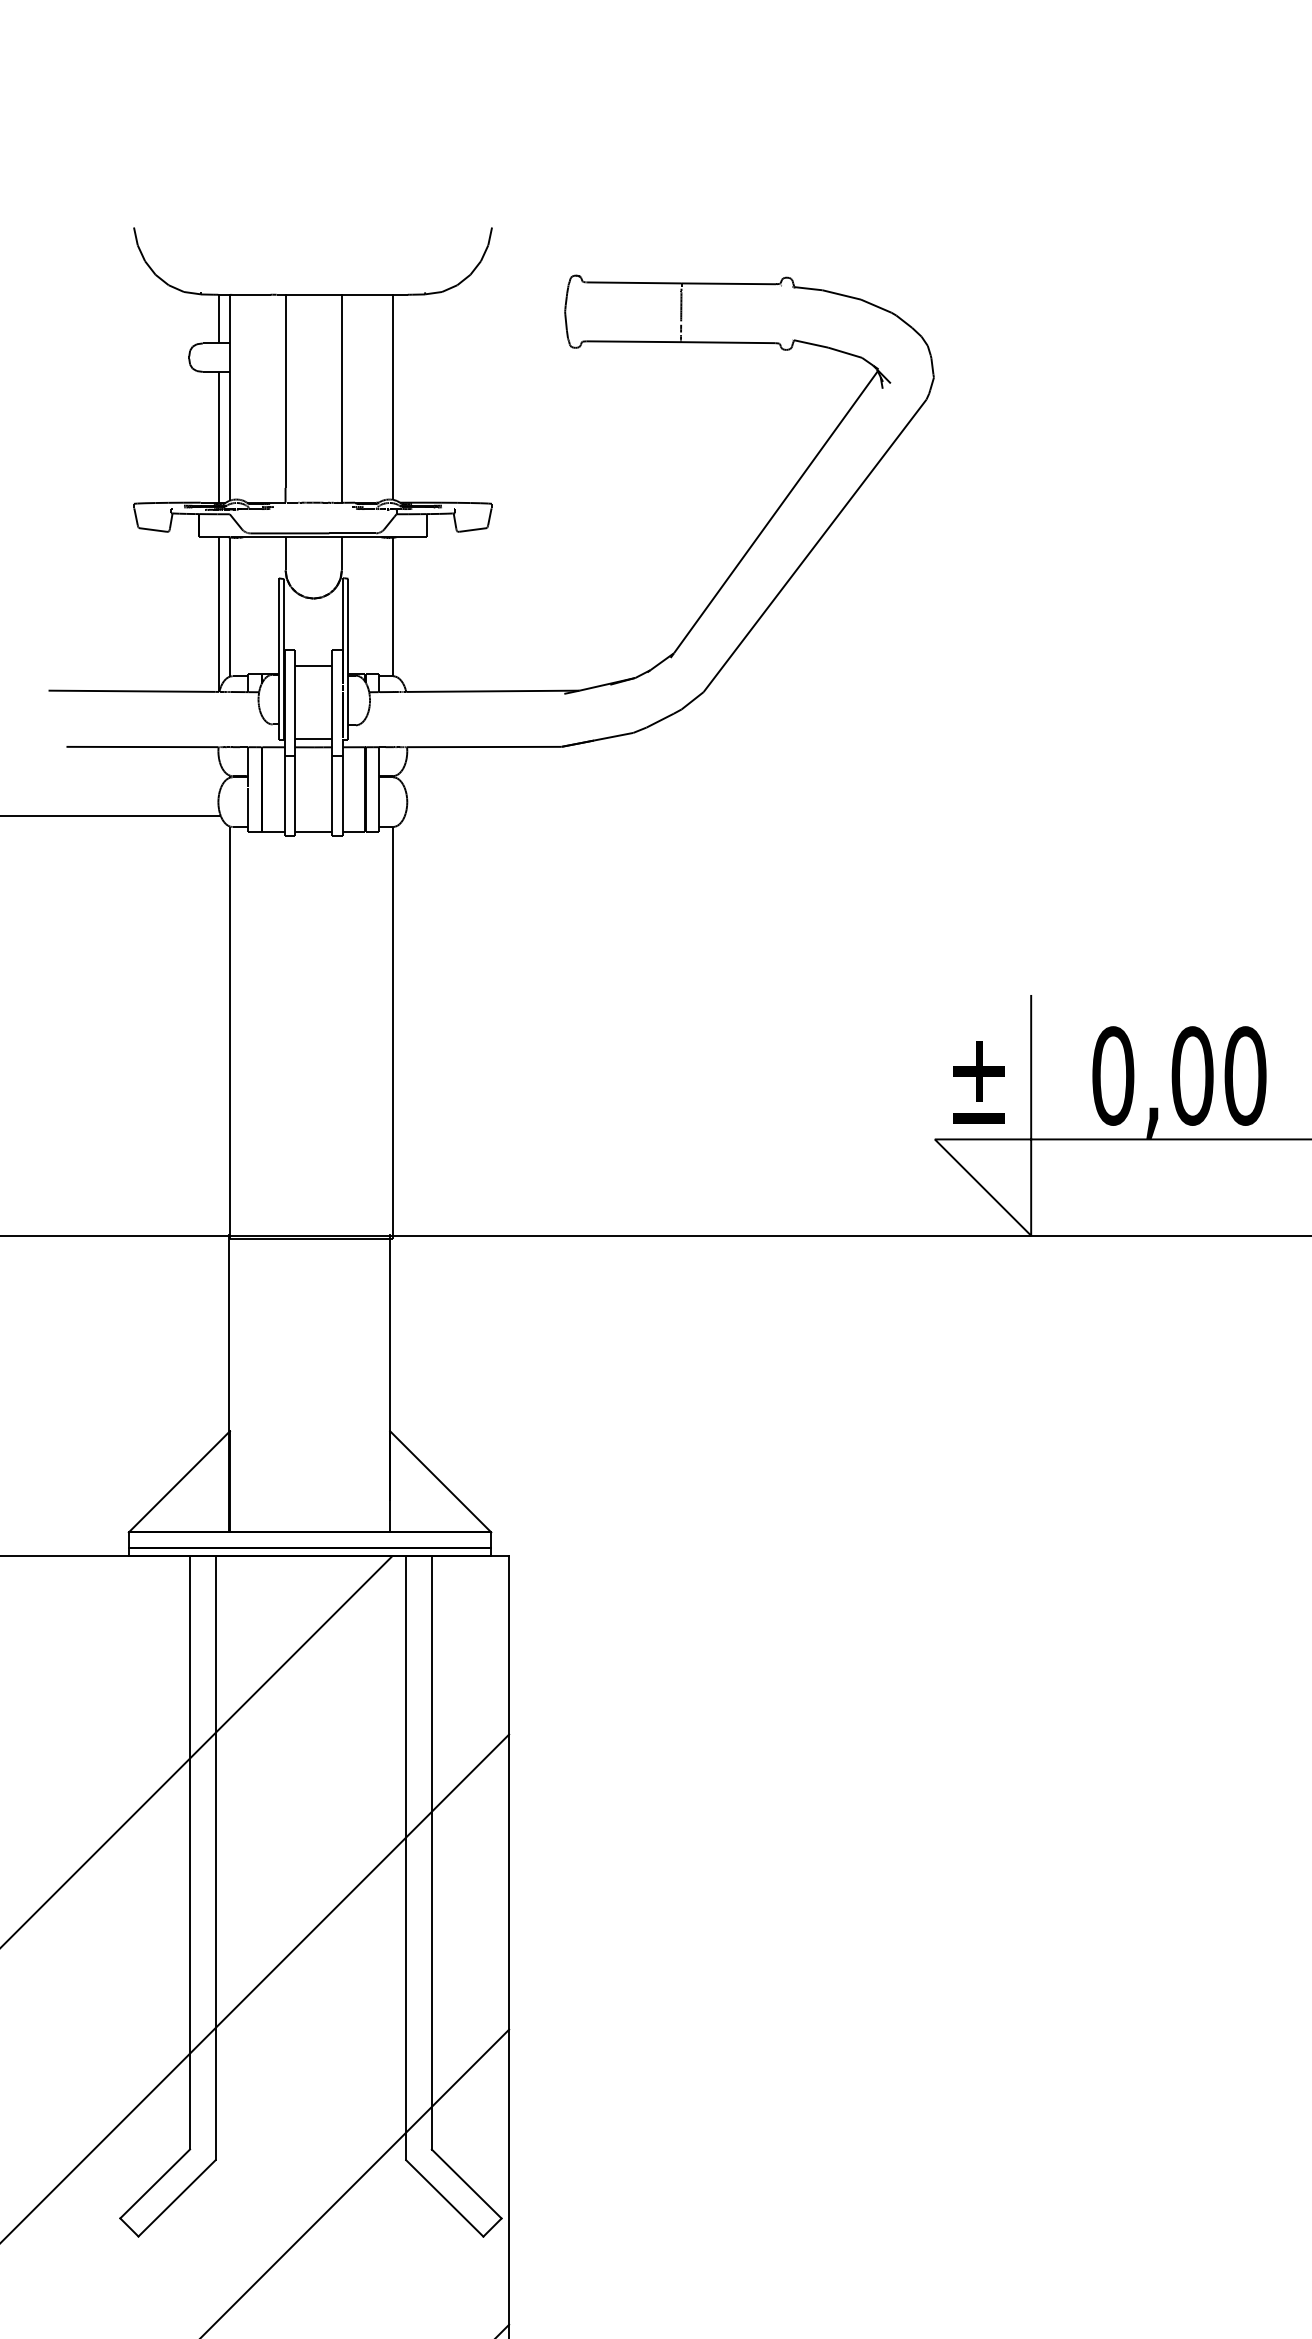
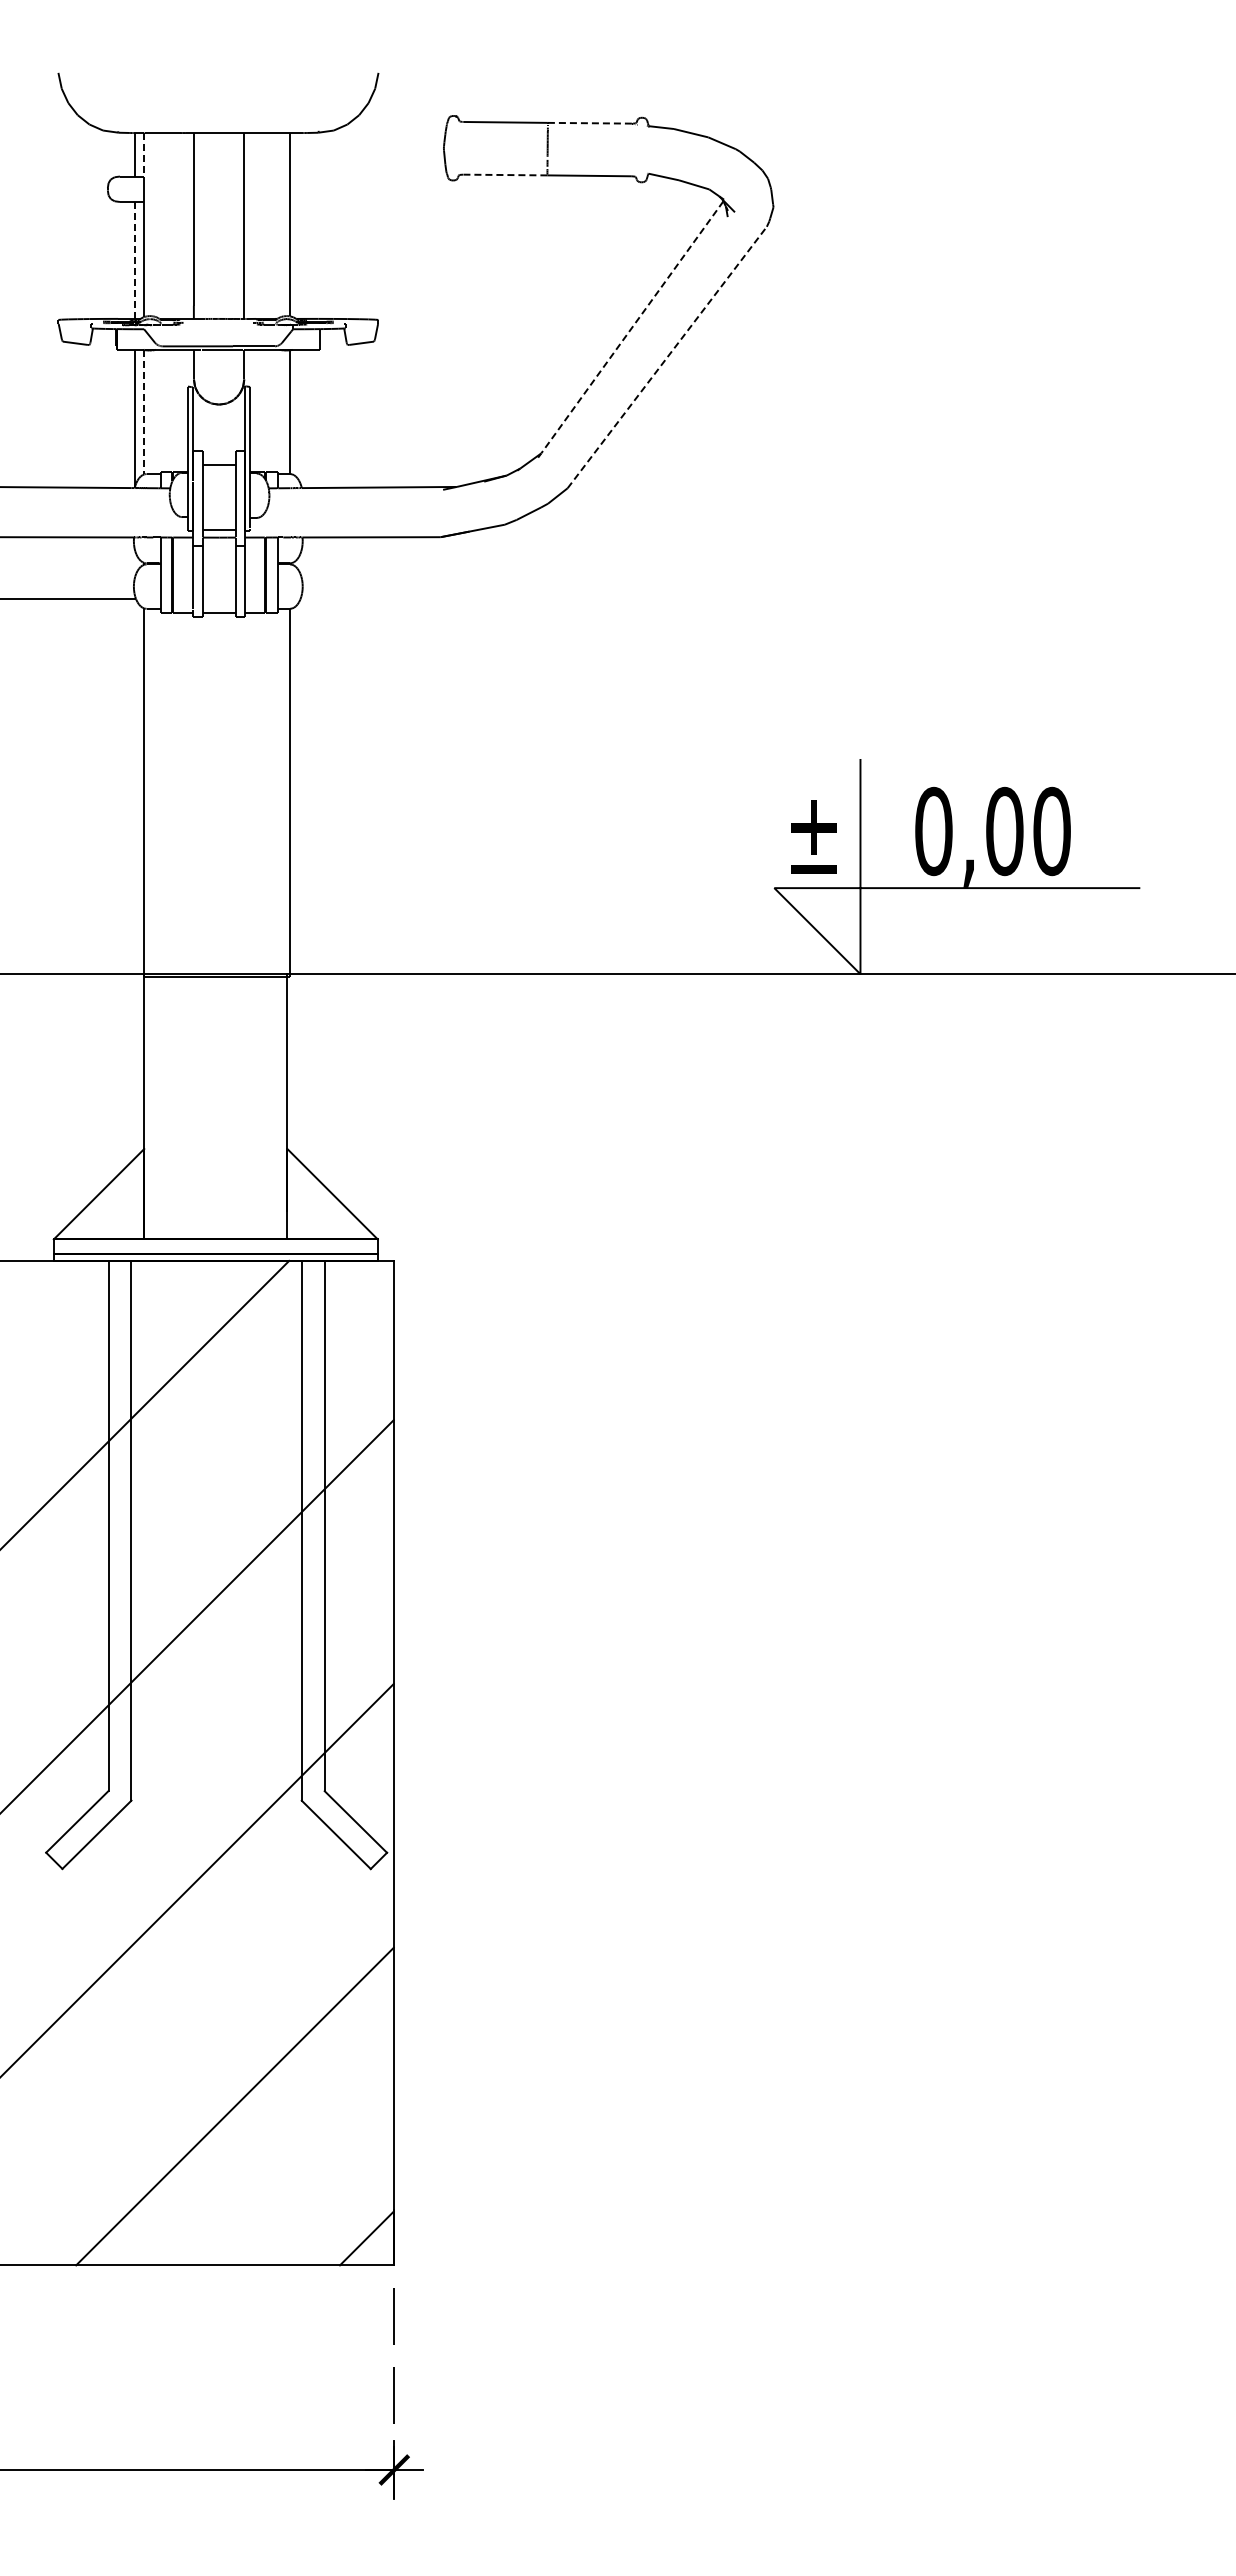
line: (729, 284) -> (590, 123), solid -> dashed
line: (230, 318) -> (144, 154), solid -> dashed
line: (632, 342) -> (504, 175), solid -> dashed
line: (219, 436) -> (134, 259), solid -> dashed
line: (776, 512) -> (632, 327), solid -> dashed
line: (815, 545) -> (667, 357), solid -> dashed
line: (230, 607) -> (144, 412), solid -> dashed

